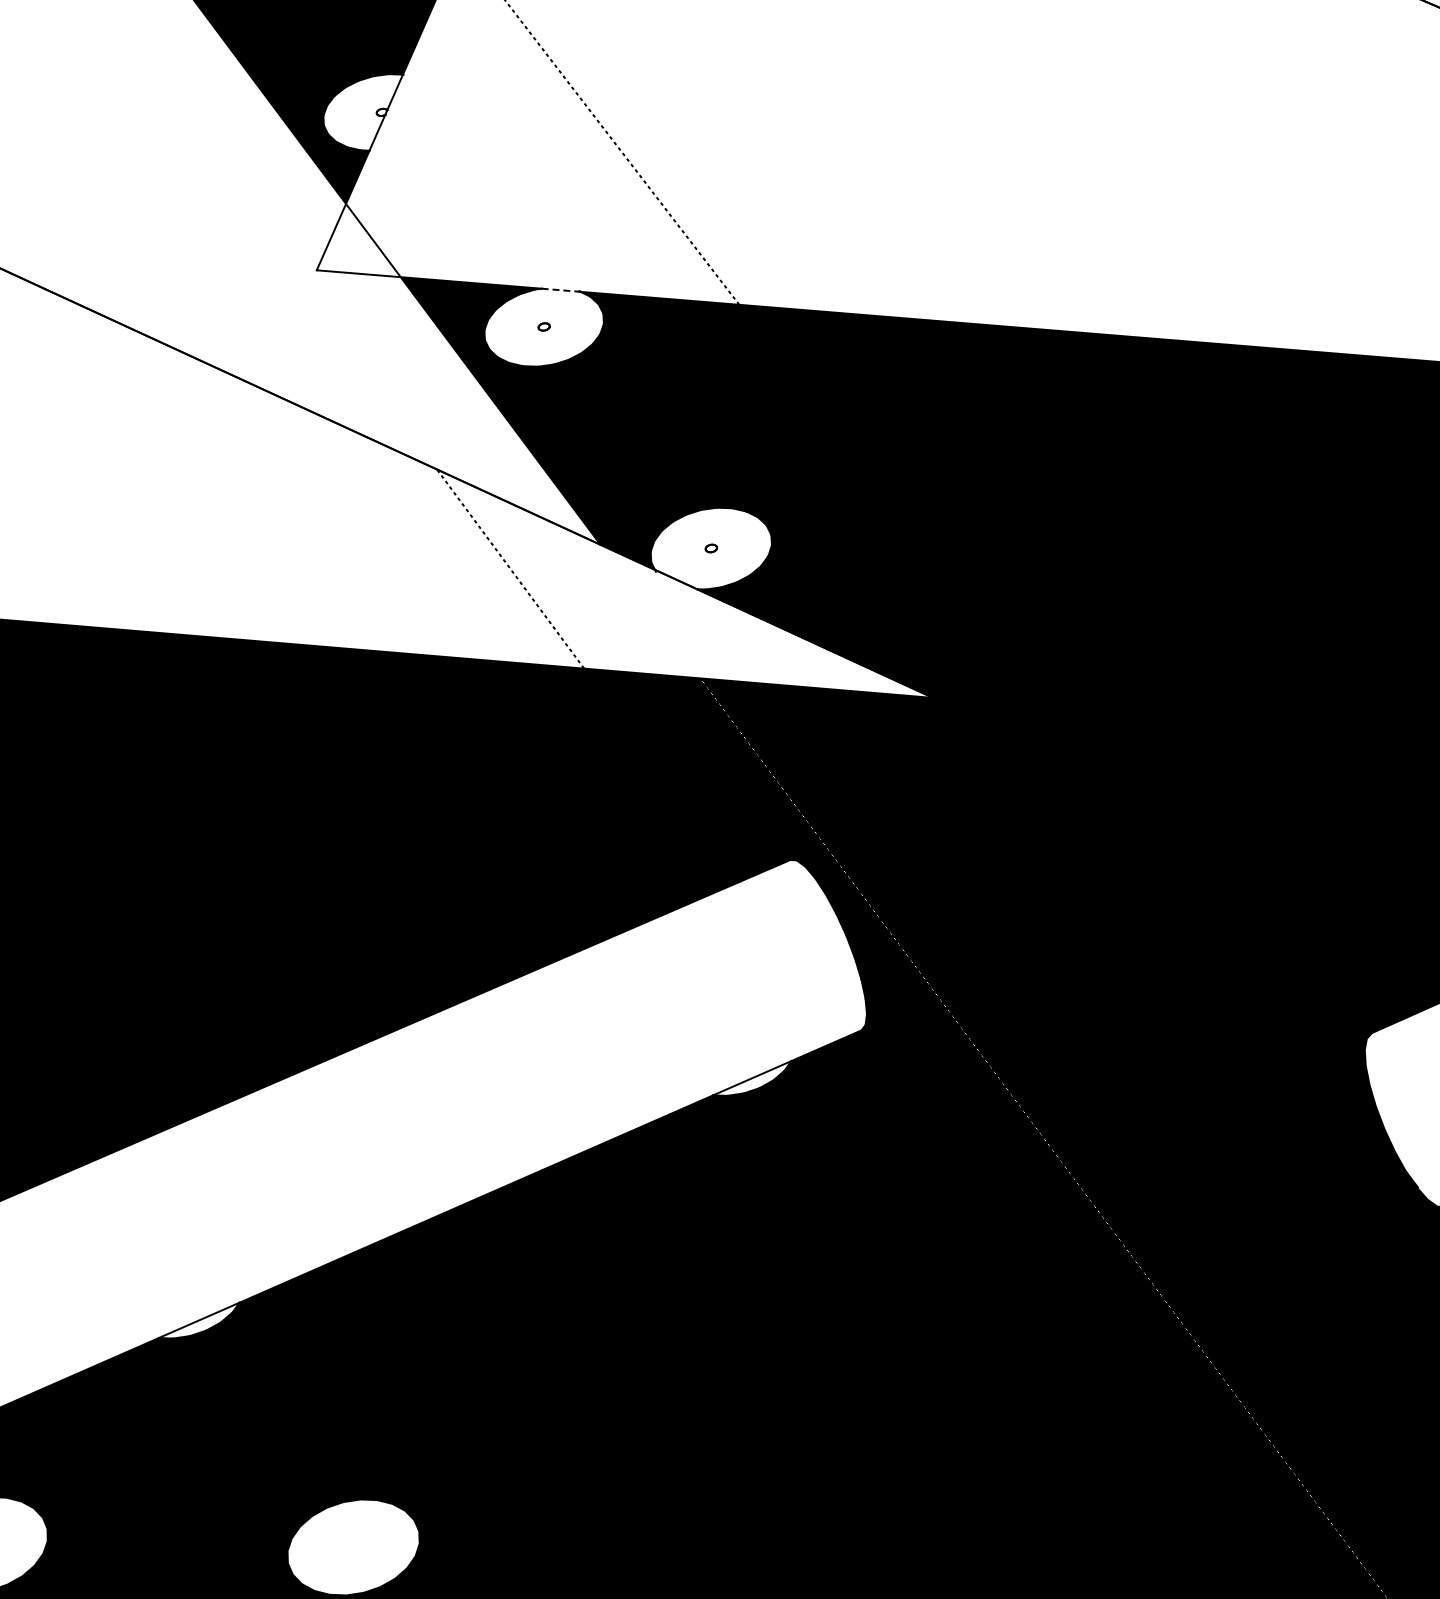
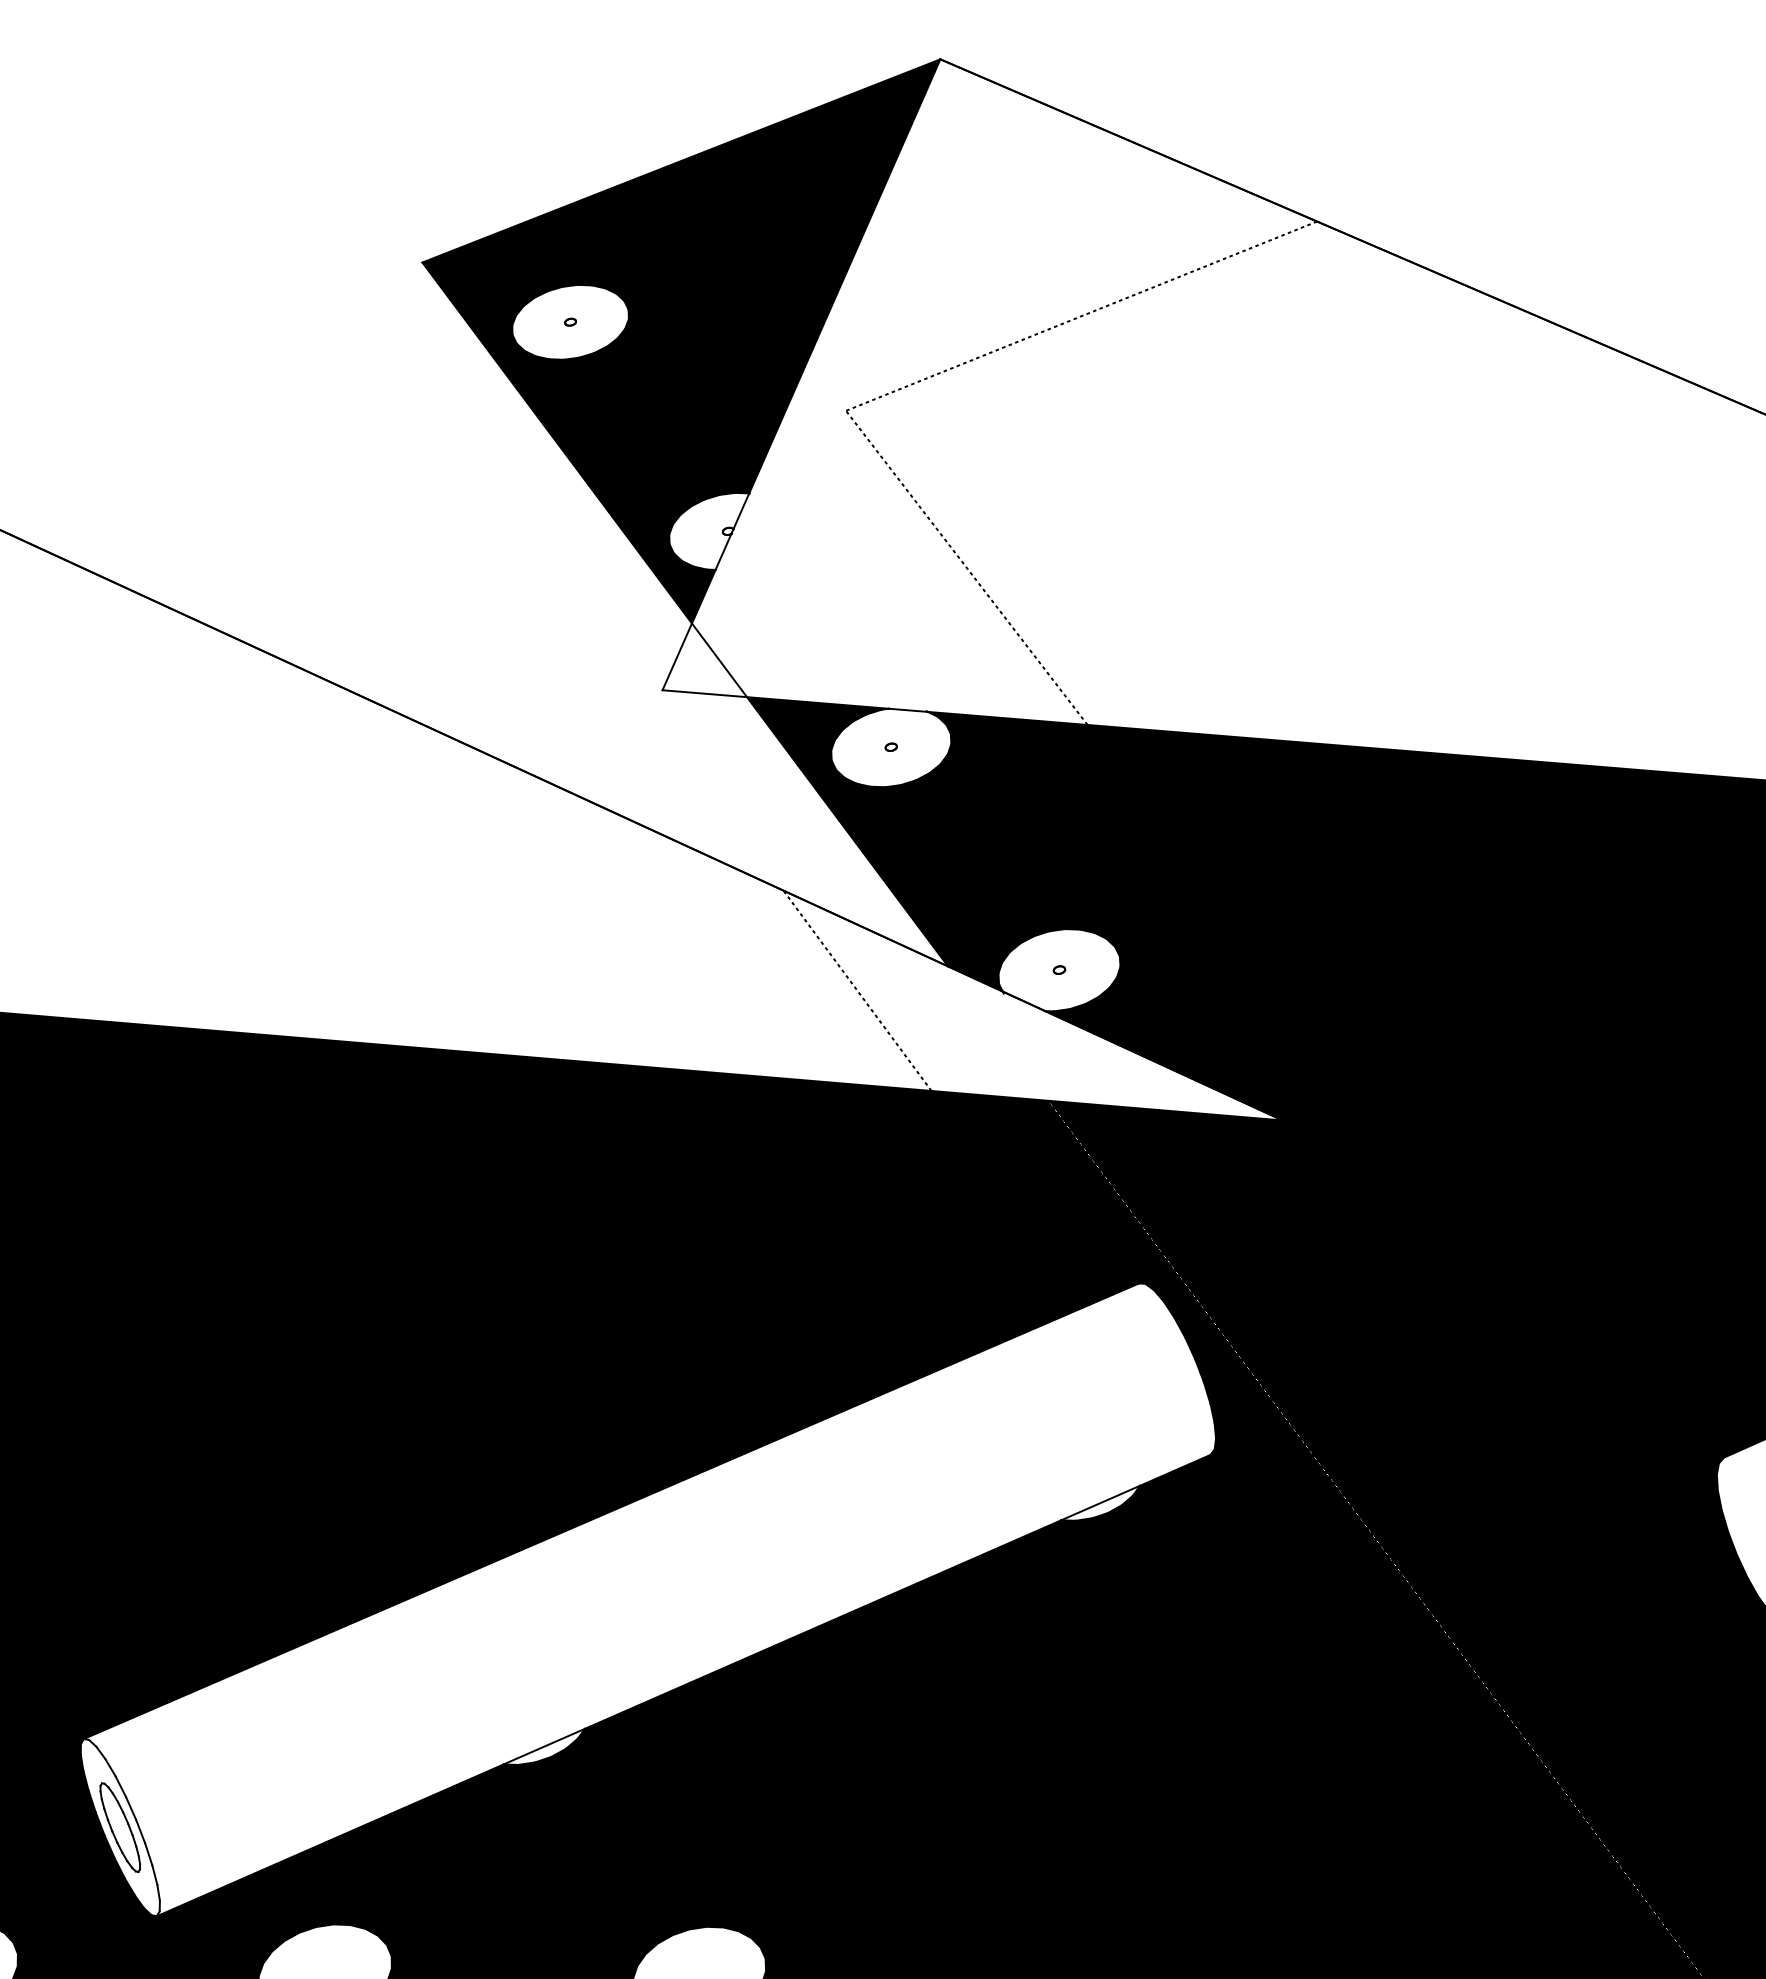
line: (561, 290) -> (908, 710), dashed -> solid

